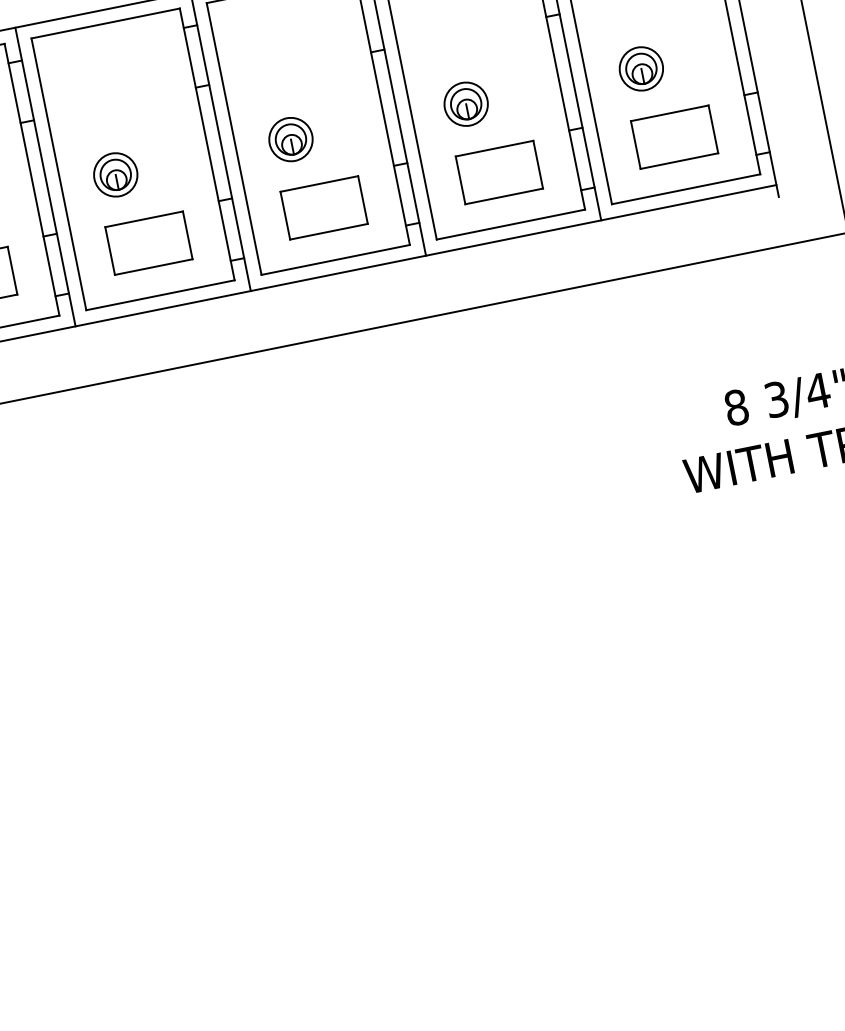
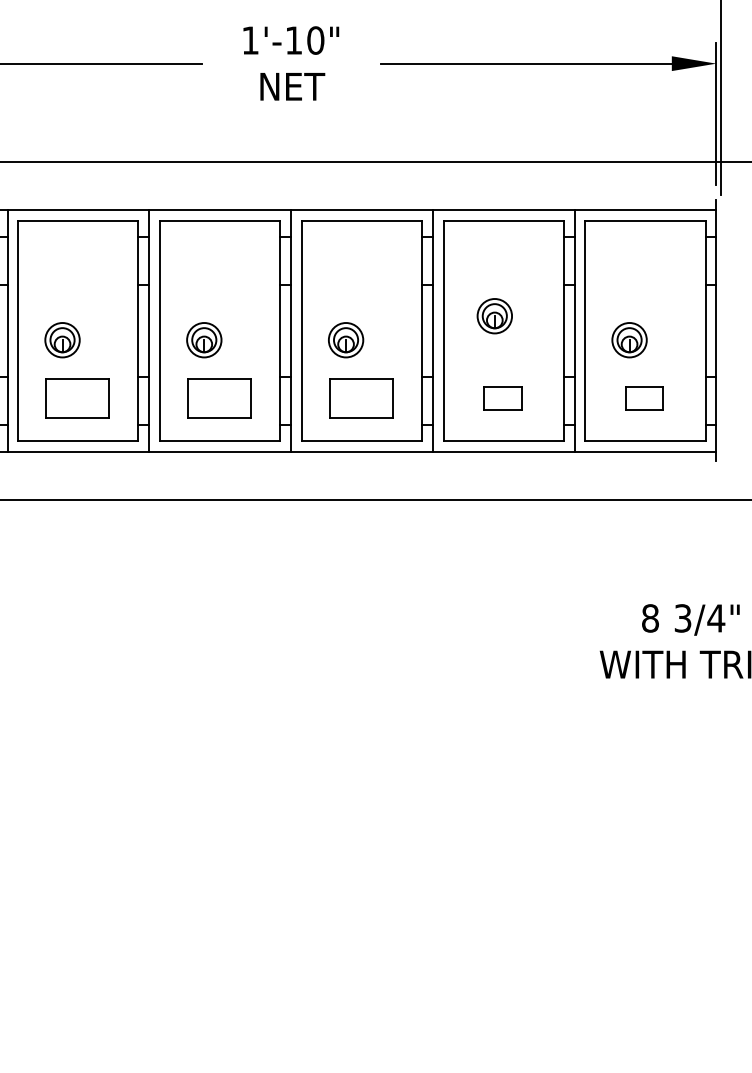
part: (465, 104) -> (494, 316), moved
part: (674, 137) -> (644, 398), size x0.6
part: (498, 172) -> (502, 398), size x0.6

